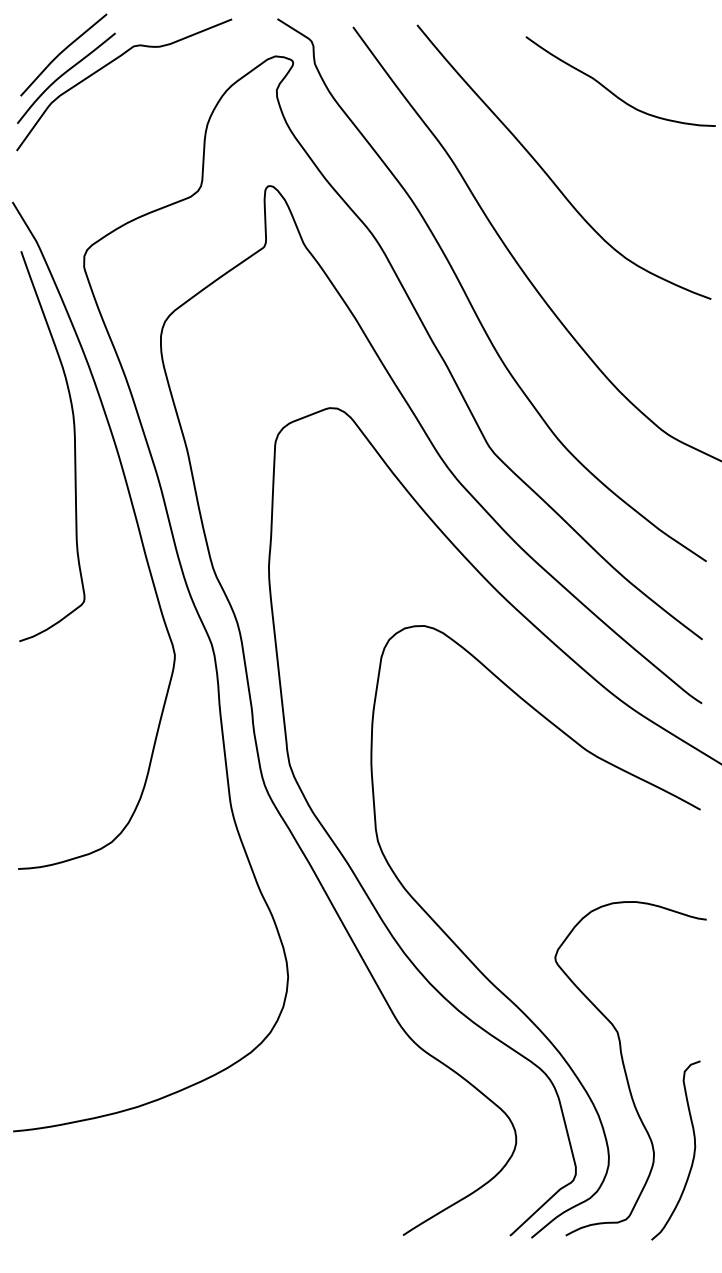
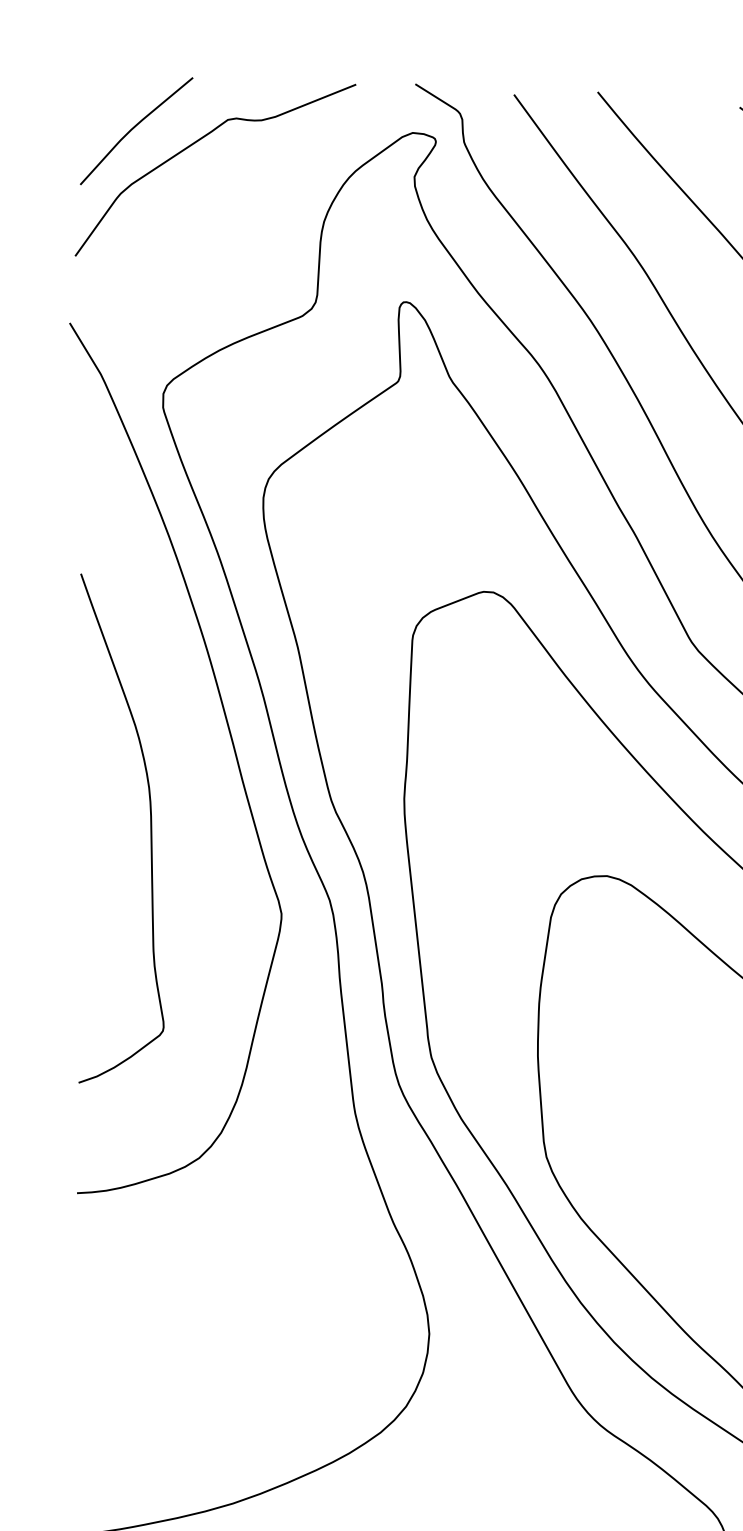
curve: (64, 74) -> (137, 156), removed
curve: (74, 446) -> (150, 828), moved

